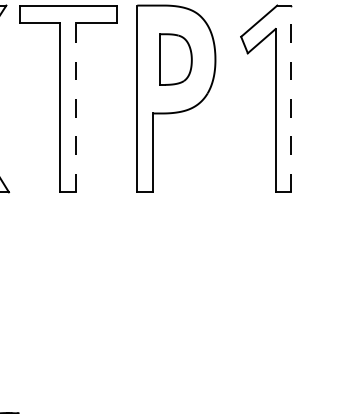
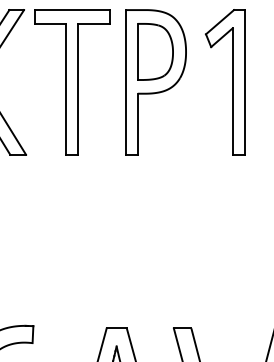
part: (175, 59) -> (155, 51), size x1.43
line: (290, 97) -> (244, 81), dashed -> solid
line: (76, 106) -> (78, 88), dashed -> solid

